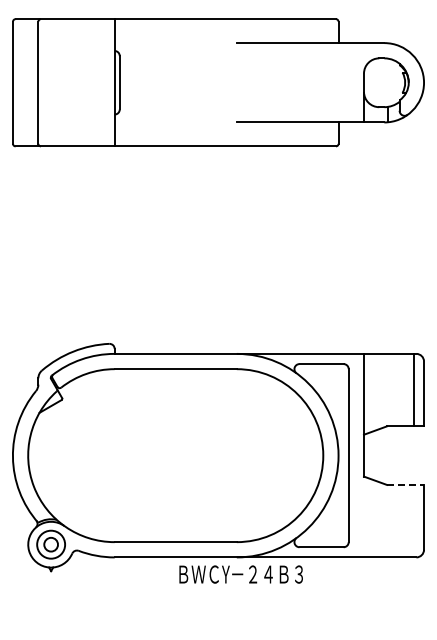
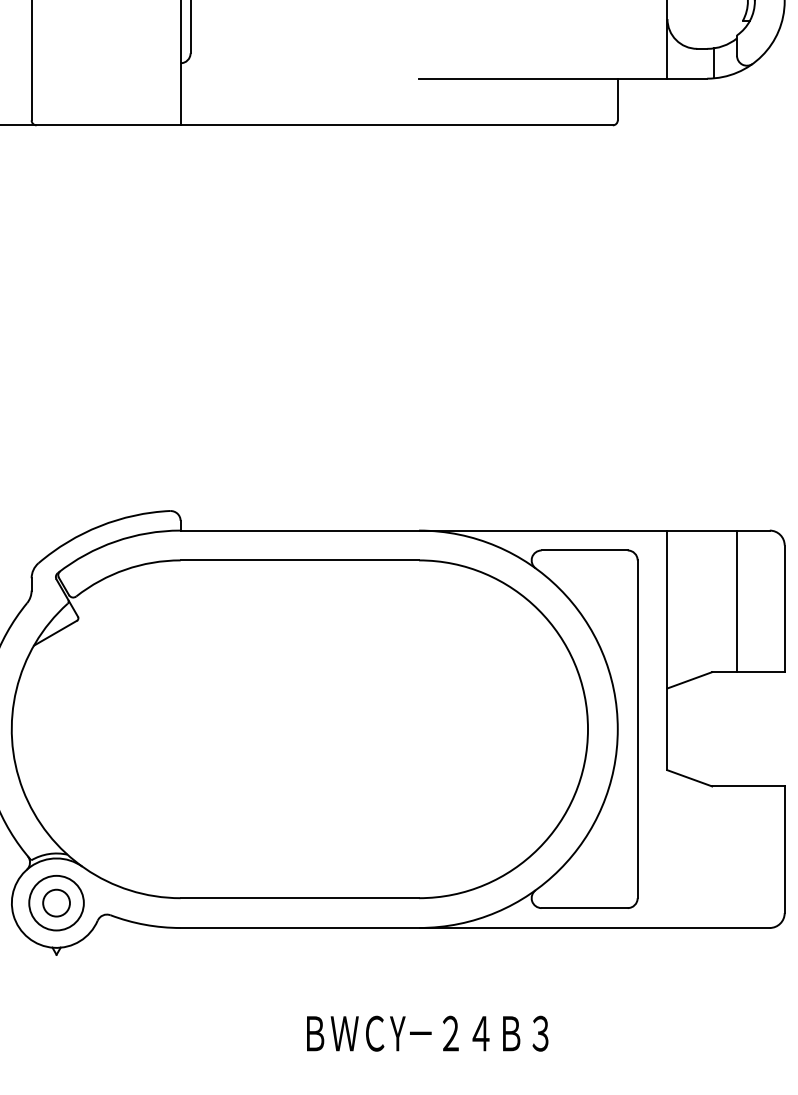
line: (413, 389) -> (736, 600), moved
line: (405, 484) -> (748, 785), dashed -> solid
text: (240, 574) -> (426, 1033), moved

